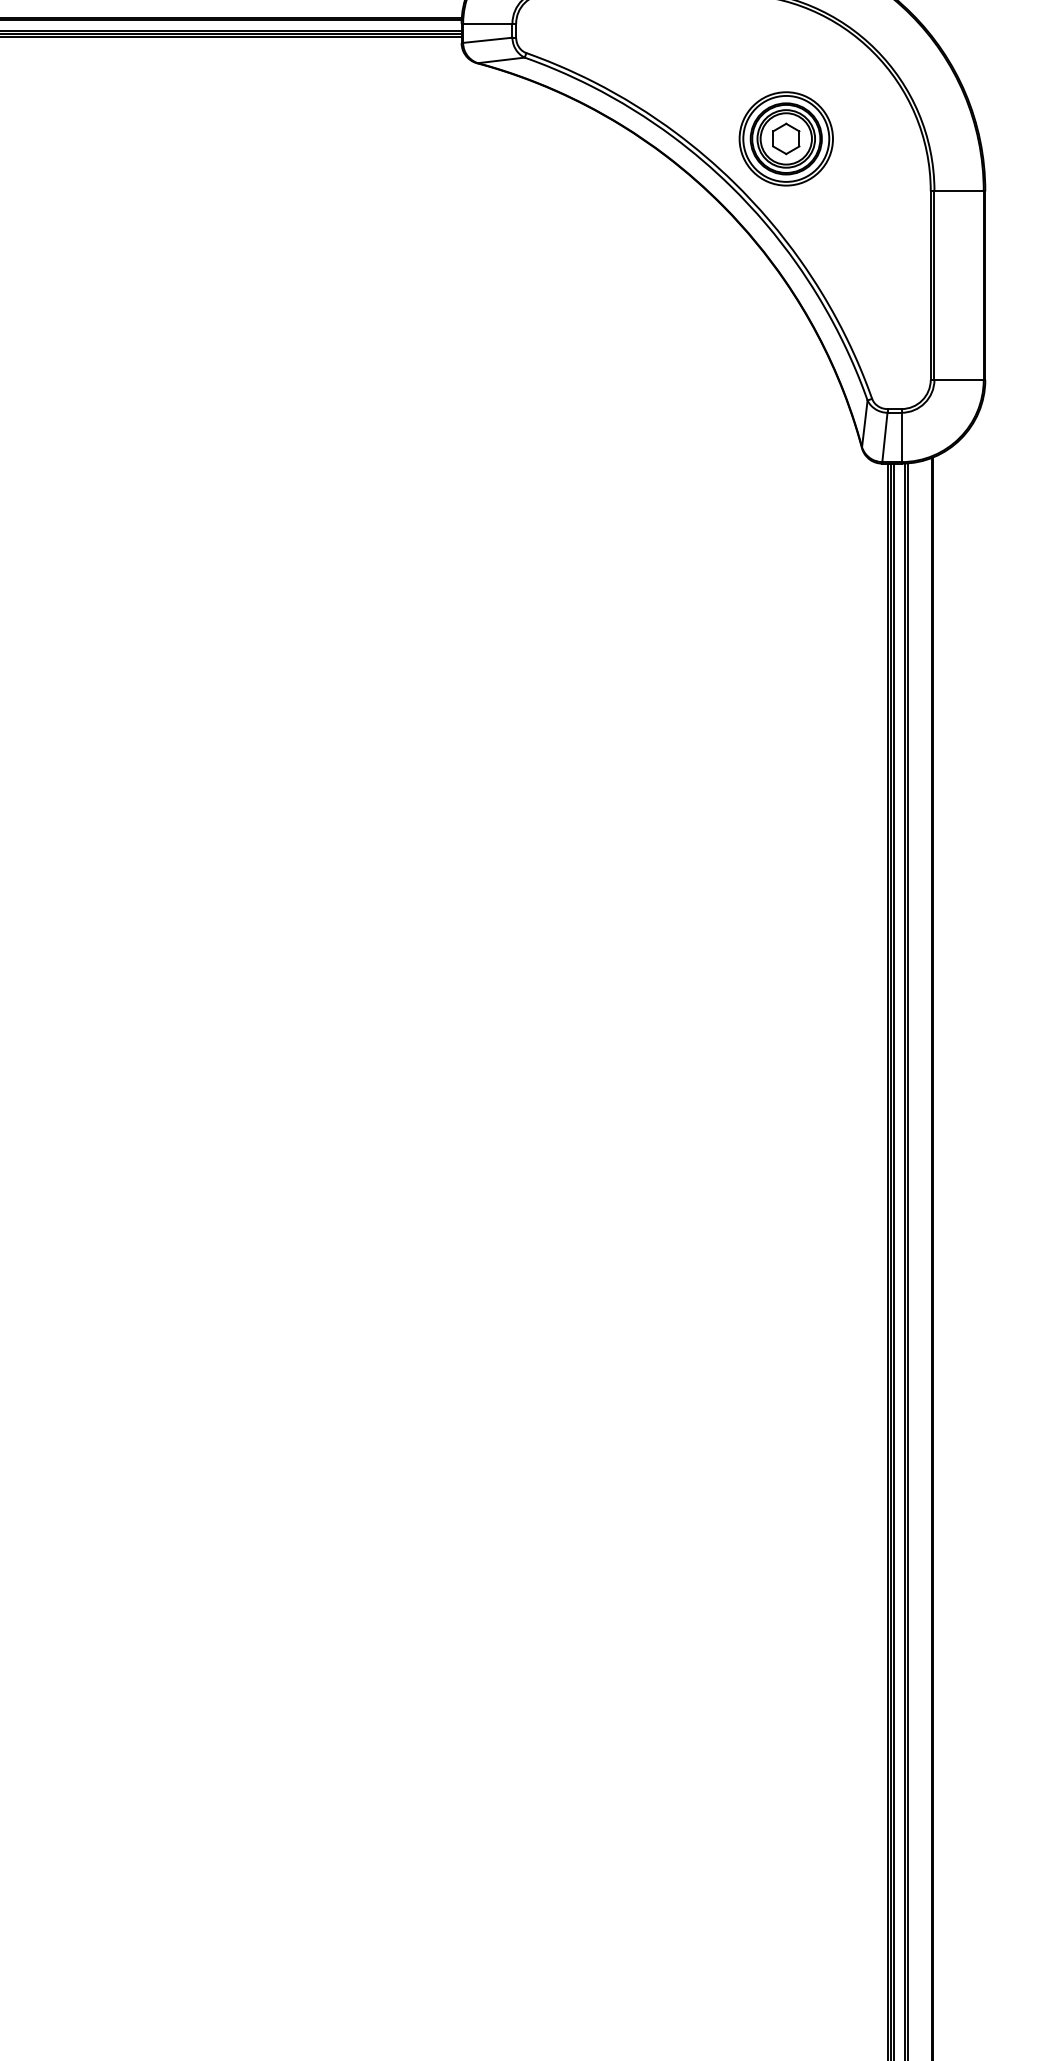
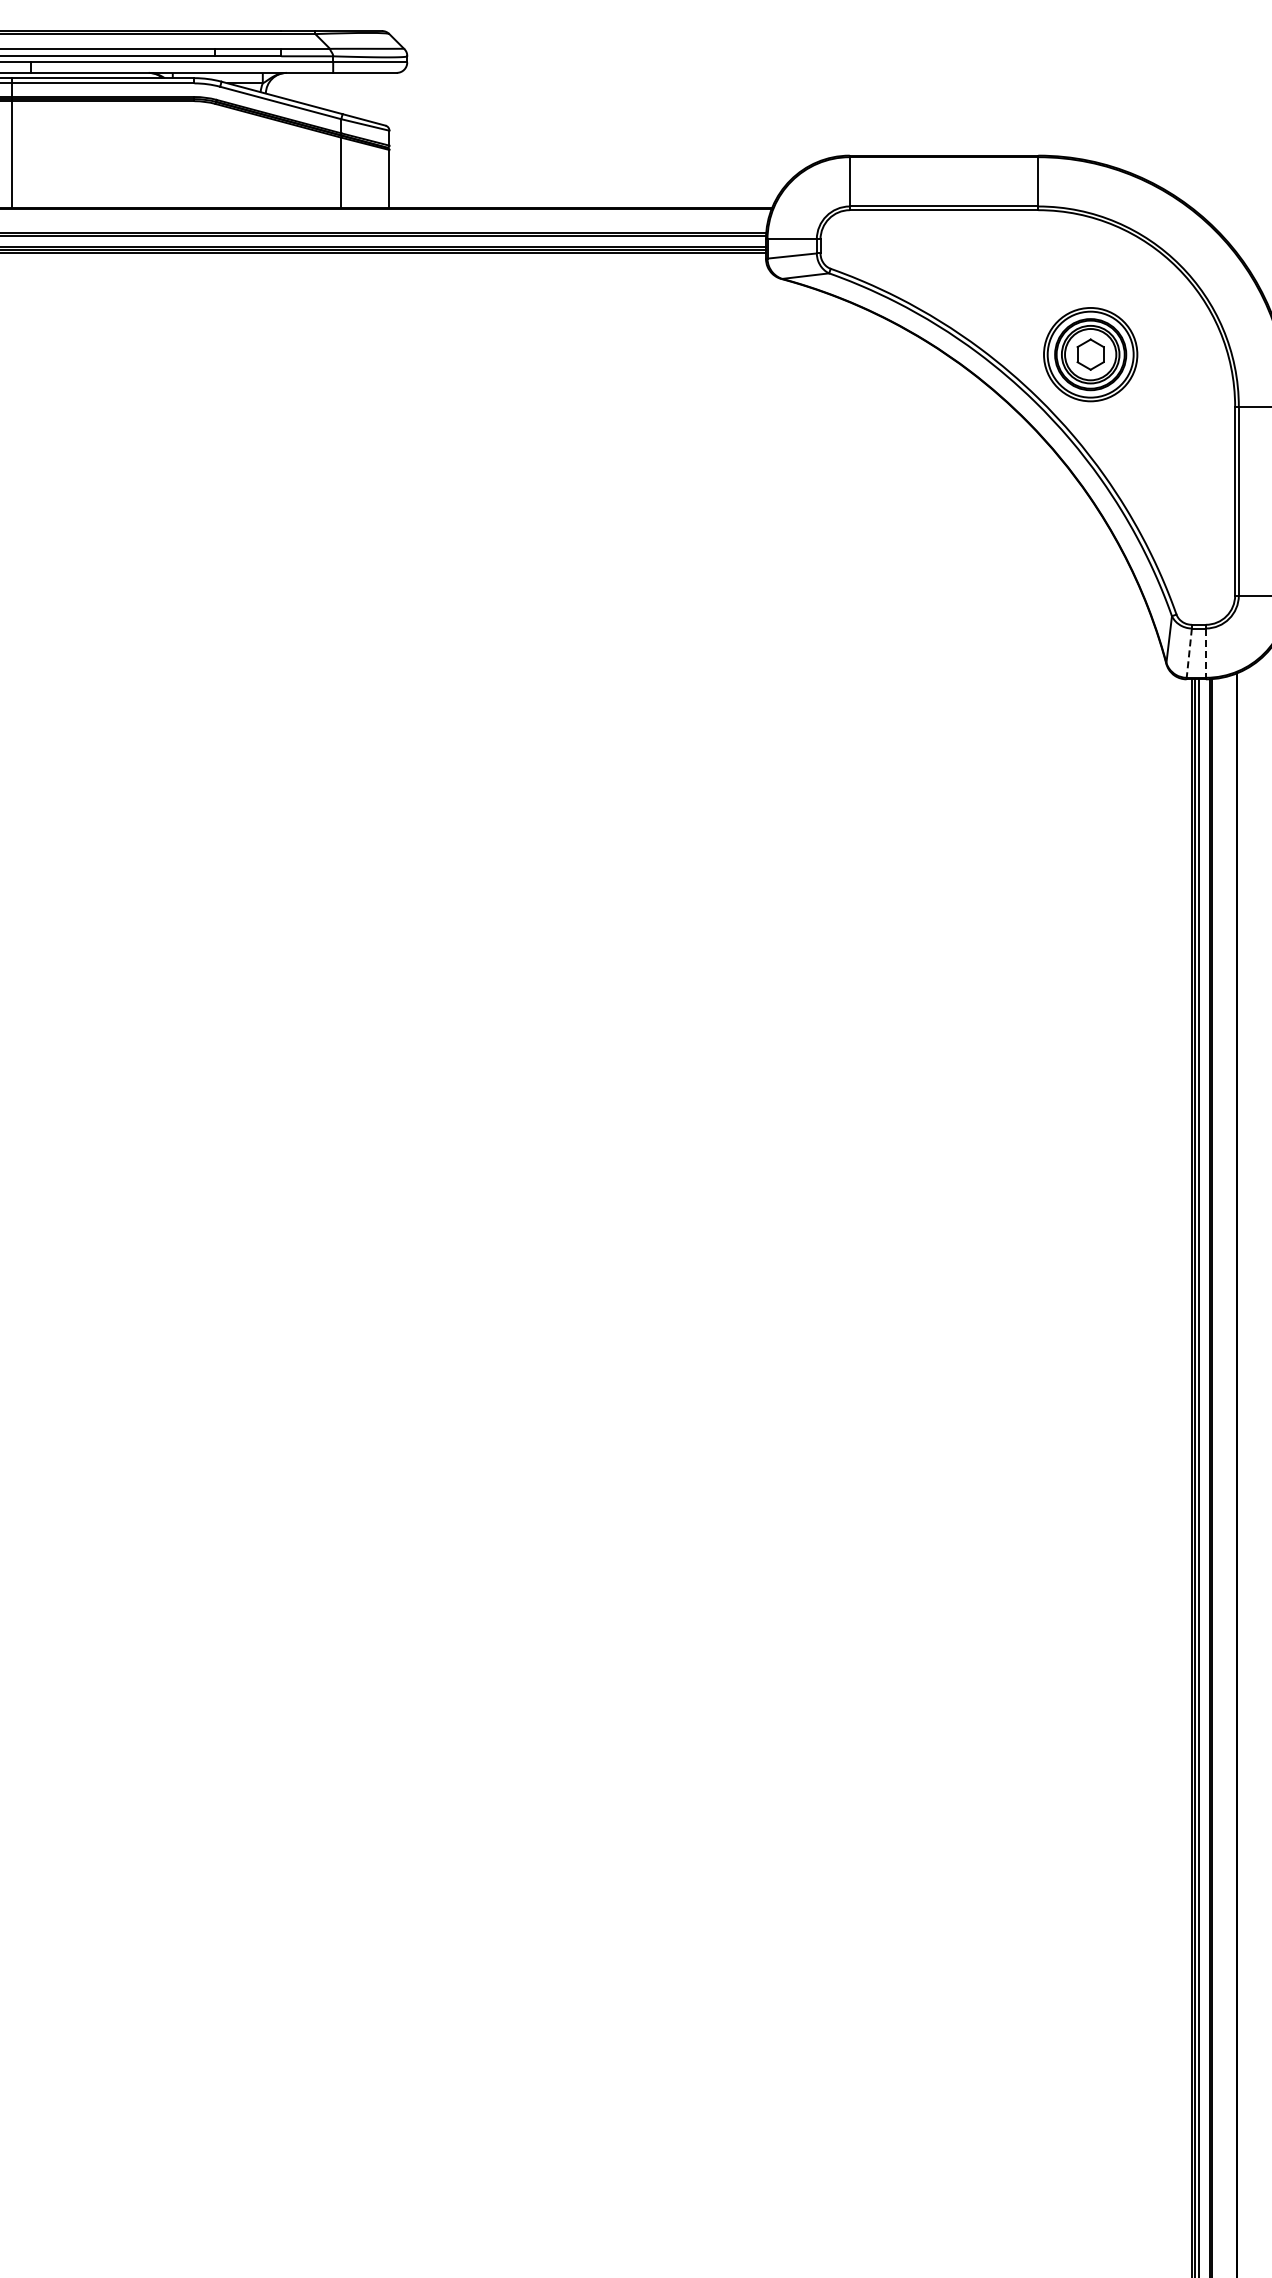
line: (885, 437) -> (1189, 653), solid -> dashed
line: (901, 437) -> (1205, 653), solid -> dashed

